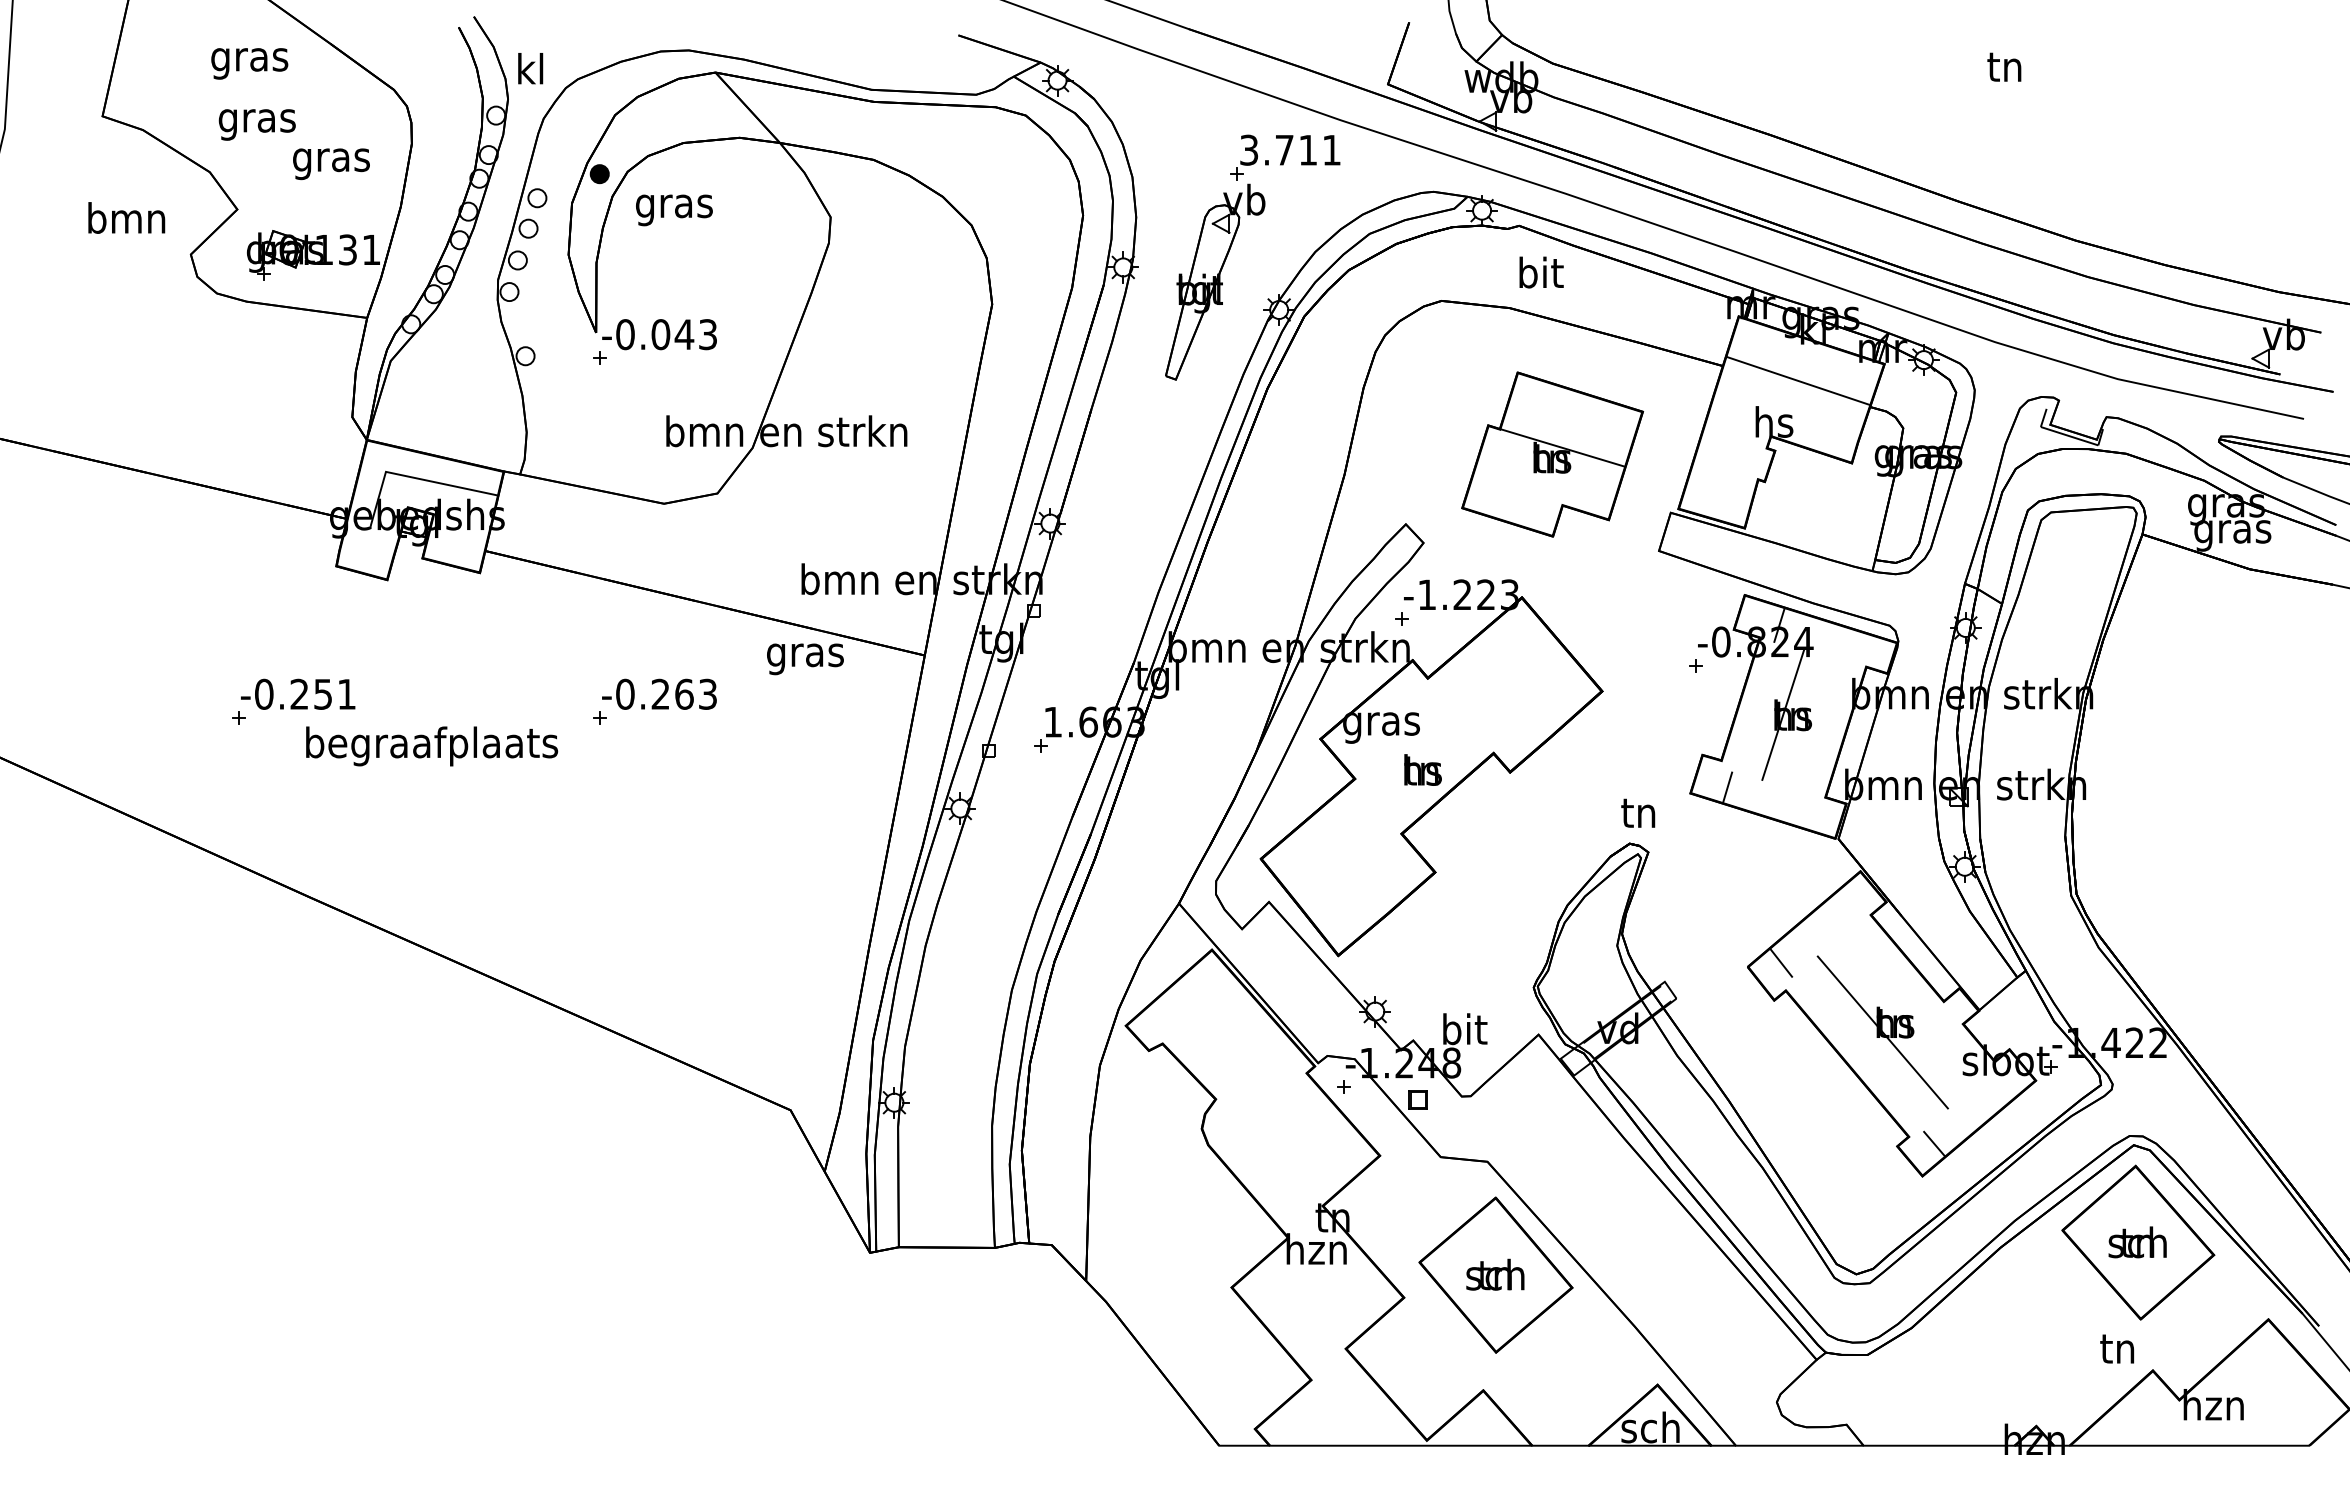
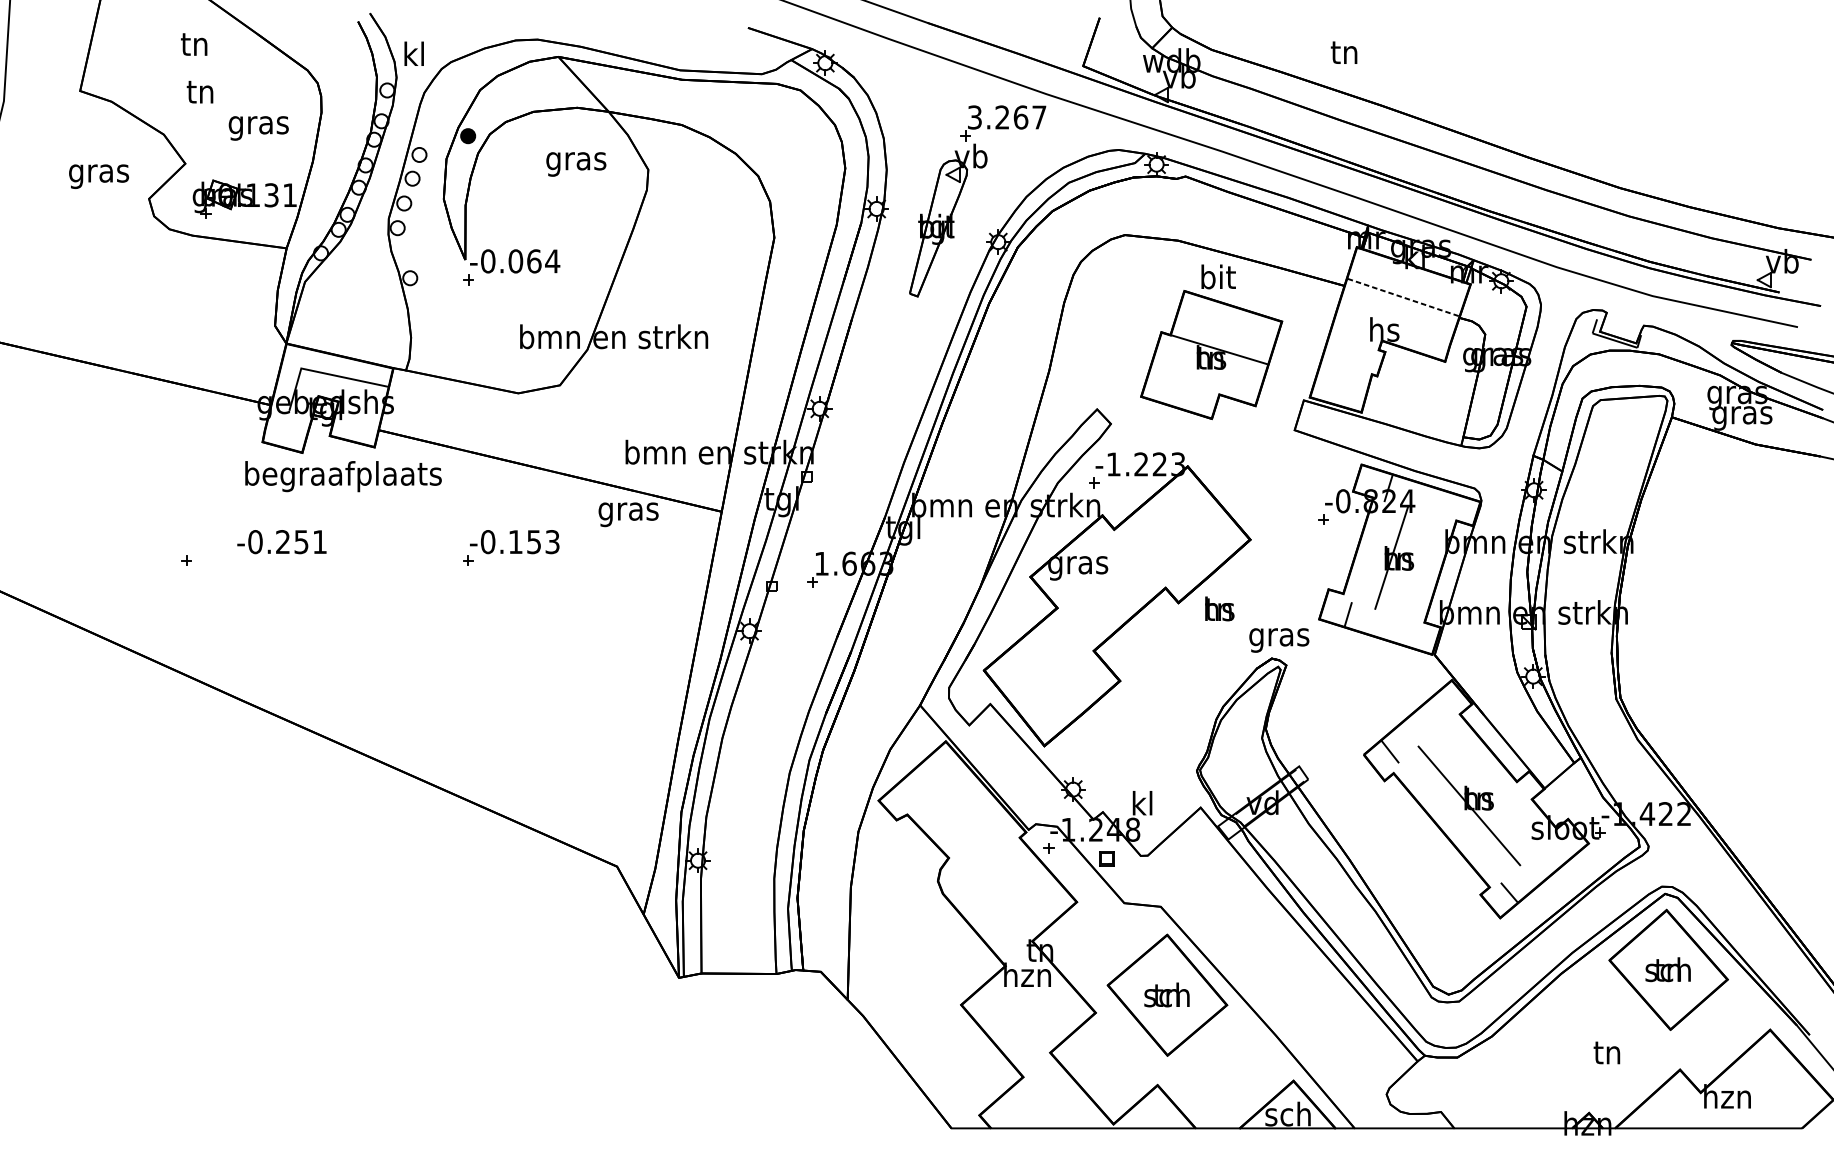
text: (249, 60) -> (194, 47), gras -> tn
text: (2004, 66) -> (1344, 52), moved
text: (256, 121) -> (200, 95), gras -> tn
text: (1307, 149) -> (1020, 116), 3.711 -> 3.267
text: (674, 210) -> (576, 164), moved
text: (126, 221) -> (98, 173), bmn -> gras
text: (1541, 272) -> (1218, 276), moved
text: (695, 334) -> (542, 261), -0.043 -> -0.064
line: (1798, 381) -> (1403, 297), solid -> dashed
text: (298, 693) -> (282, 541), moved
text: (672, 693) -> (524, 541), -0.263 -> -0.153
text: (432, 746) -> (343, 476), moved
text: (1422, 769) -> (1219, 608), moved
text: (1638, 817) -> (1278, 638), tn -> gras
text: (1465, 1029) -> (1143, 803), bit -> kl
text: (2117, 1348) -> (1607, 1052), moved

